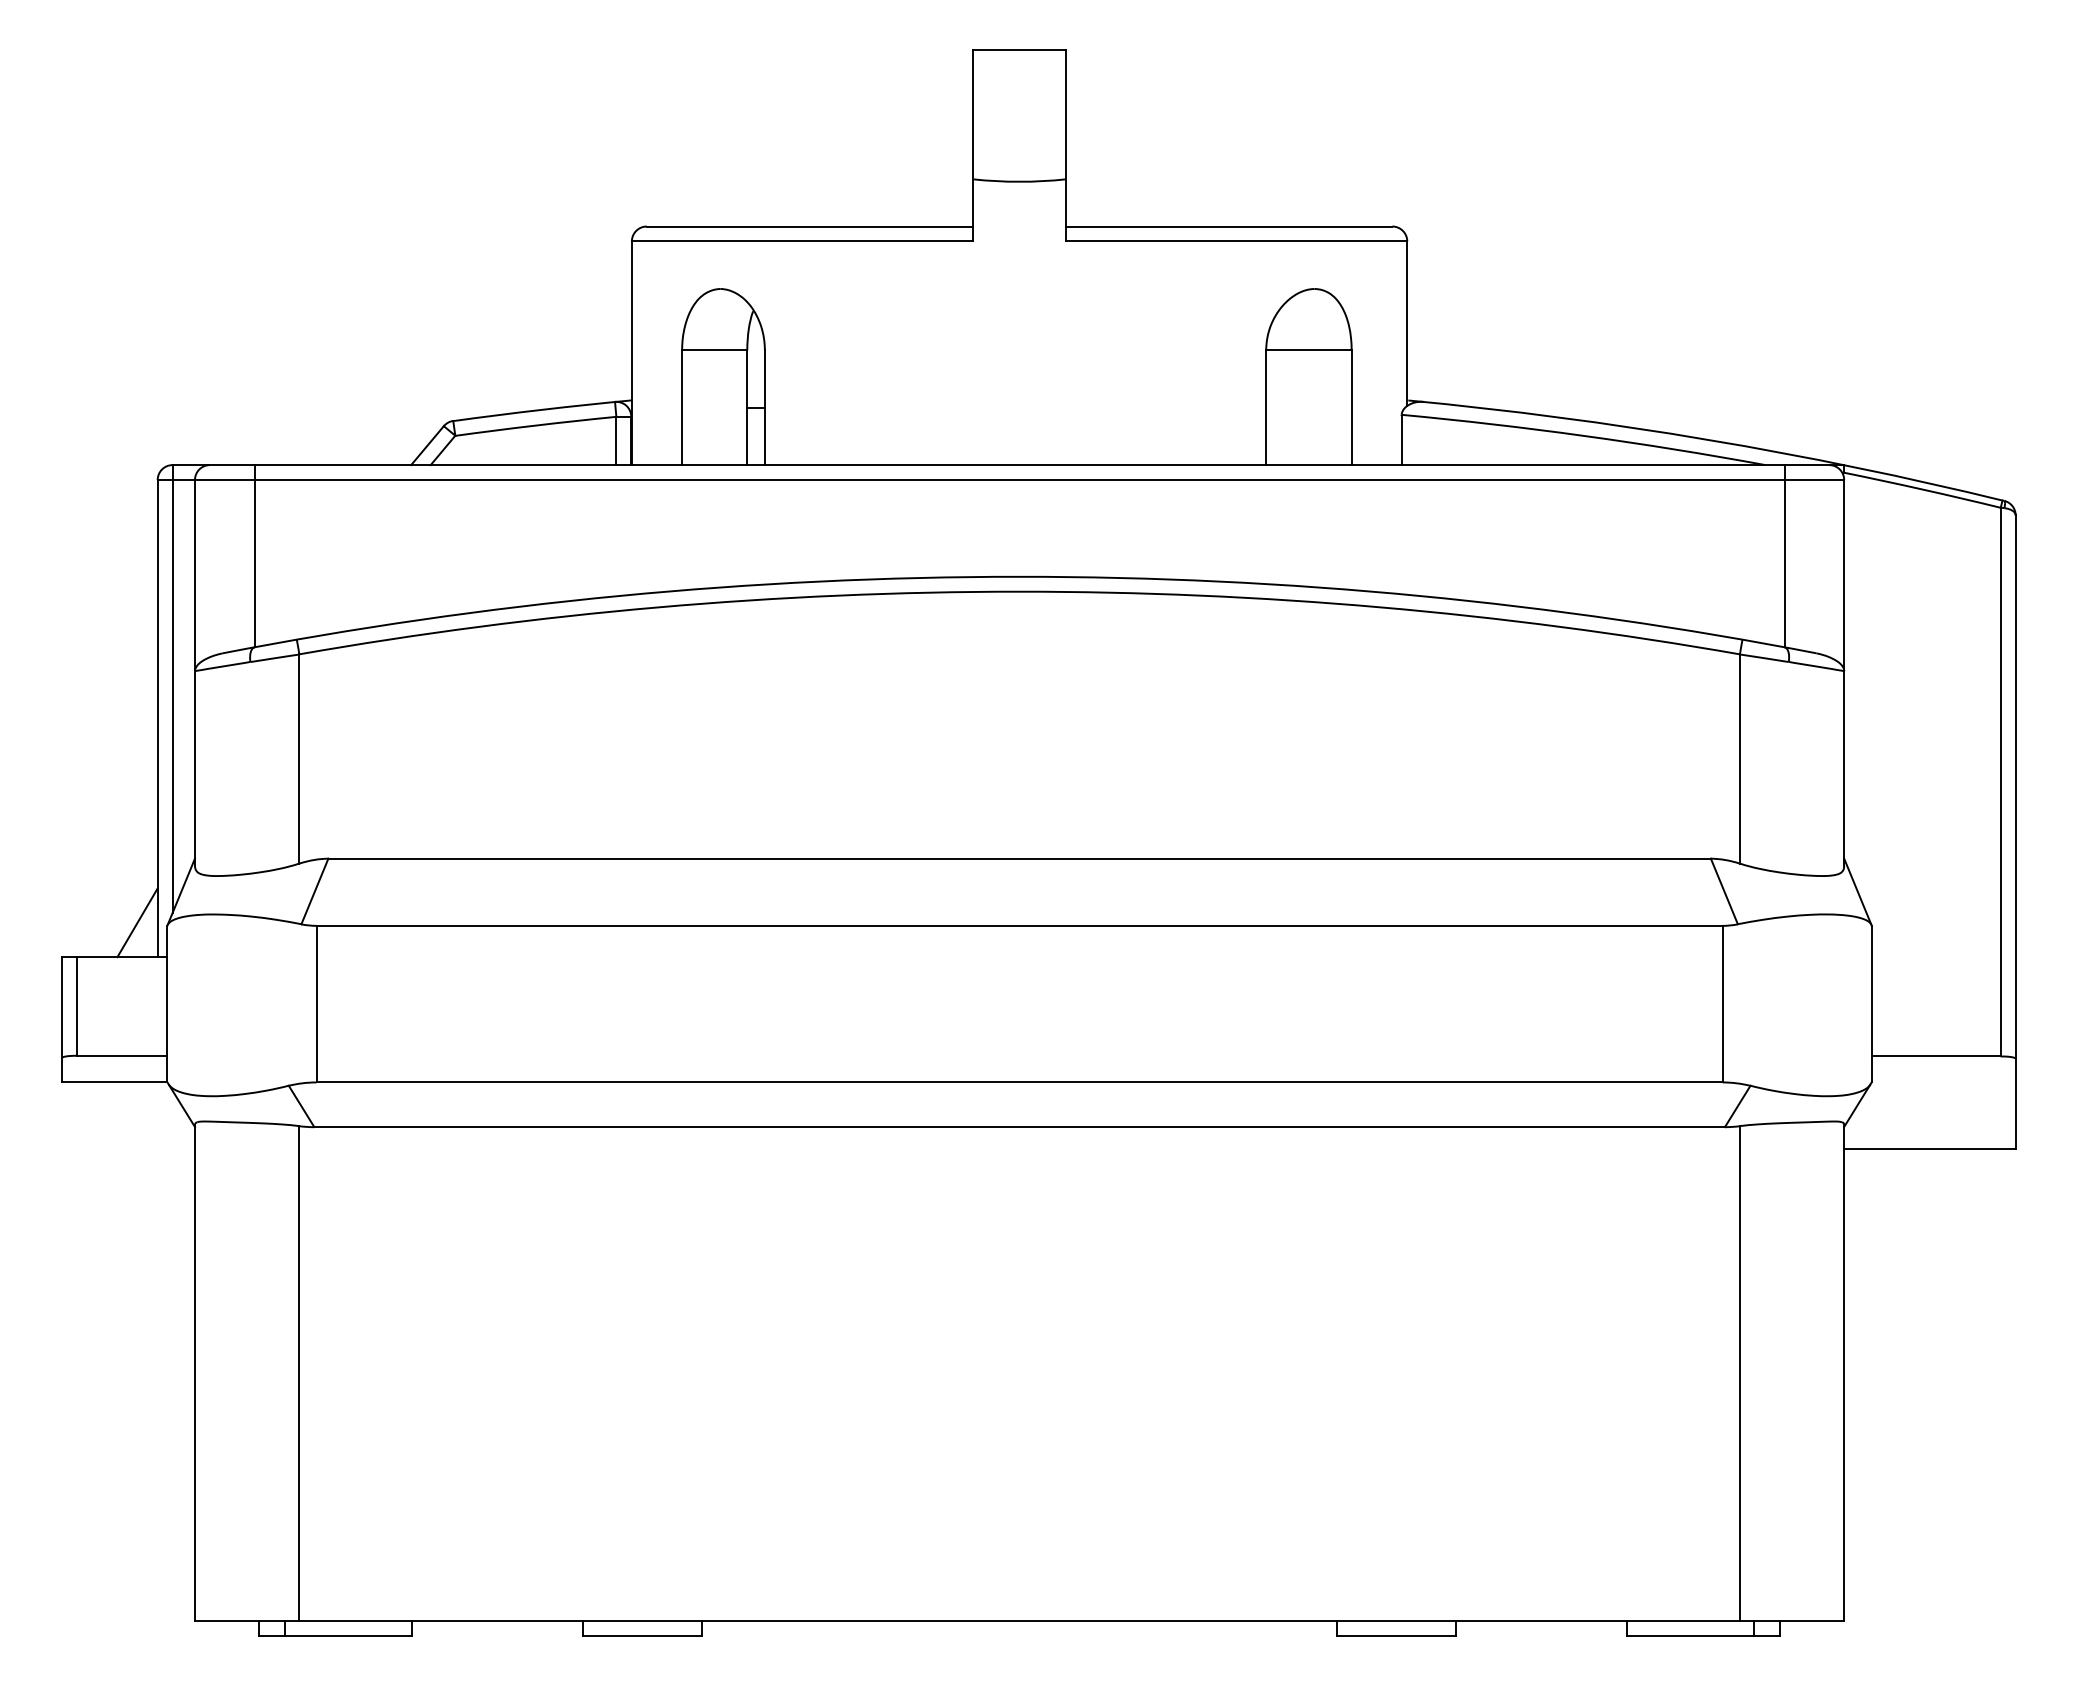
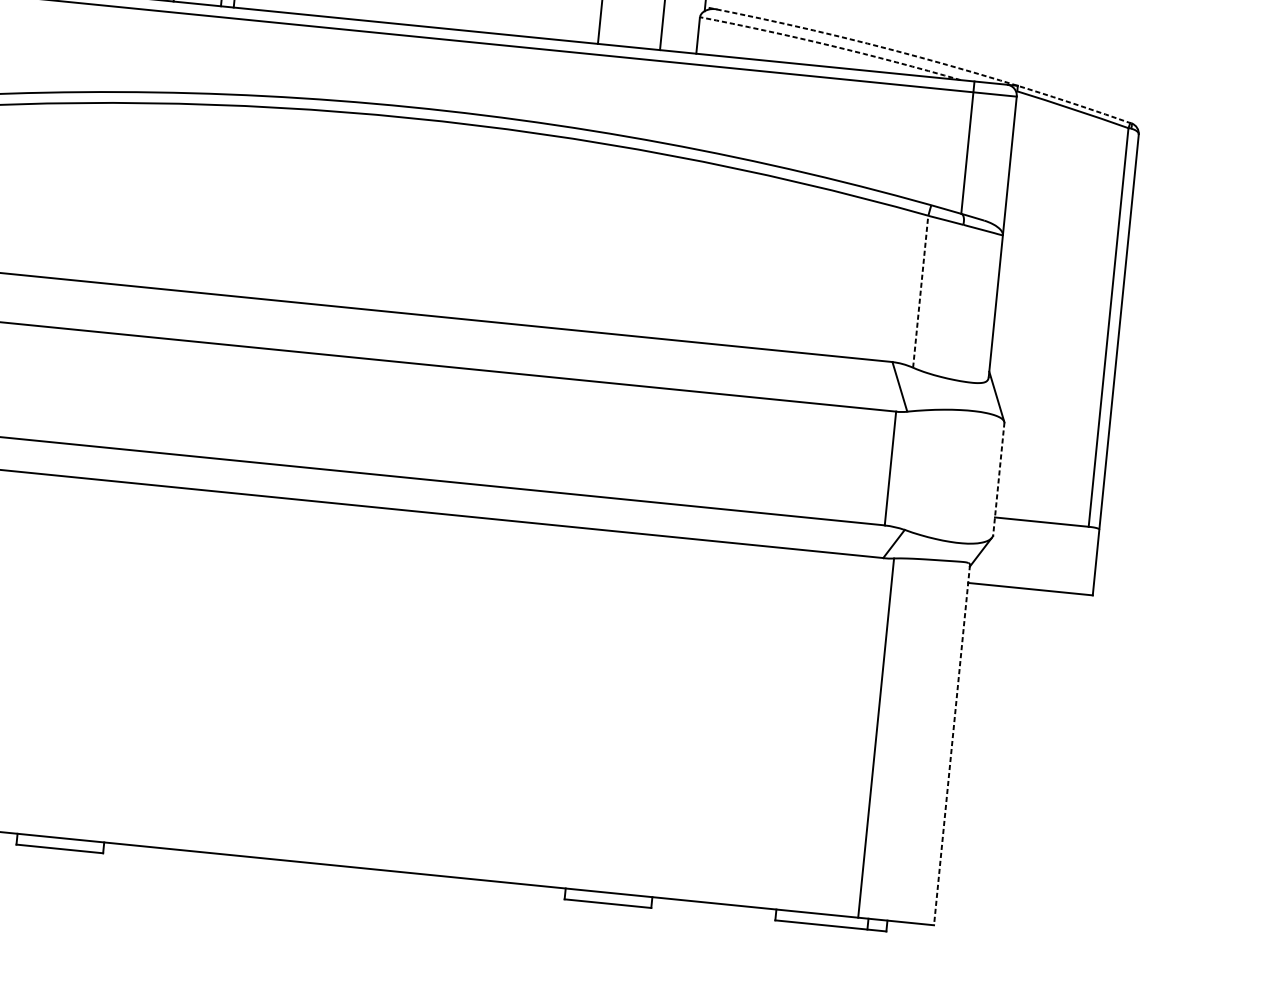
arc: (1584, 435) -> (831, 45), solid -> dashed
arc: (1708, 439) -> (921, 57), solid -> dashed
line: (1739, 759) -> (920, 292), solid -> dashed
line: (1871, 1004) -> (998, 479), solid -> dashed
line: (1844, 1372) -> (952, 745), solid -> dashed

